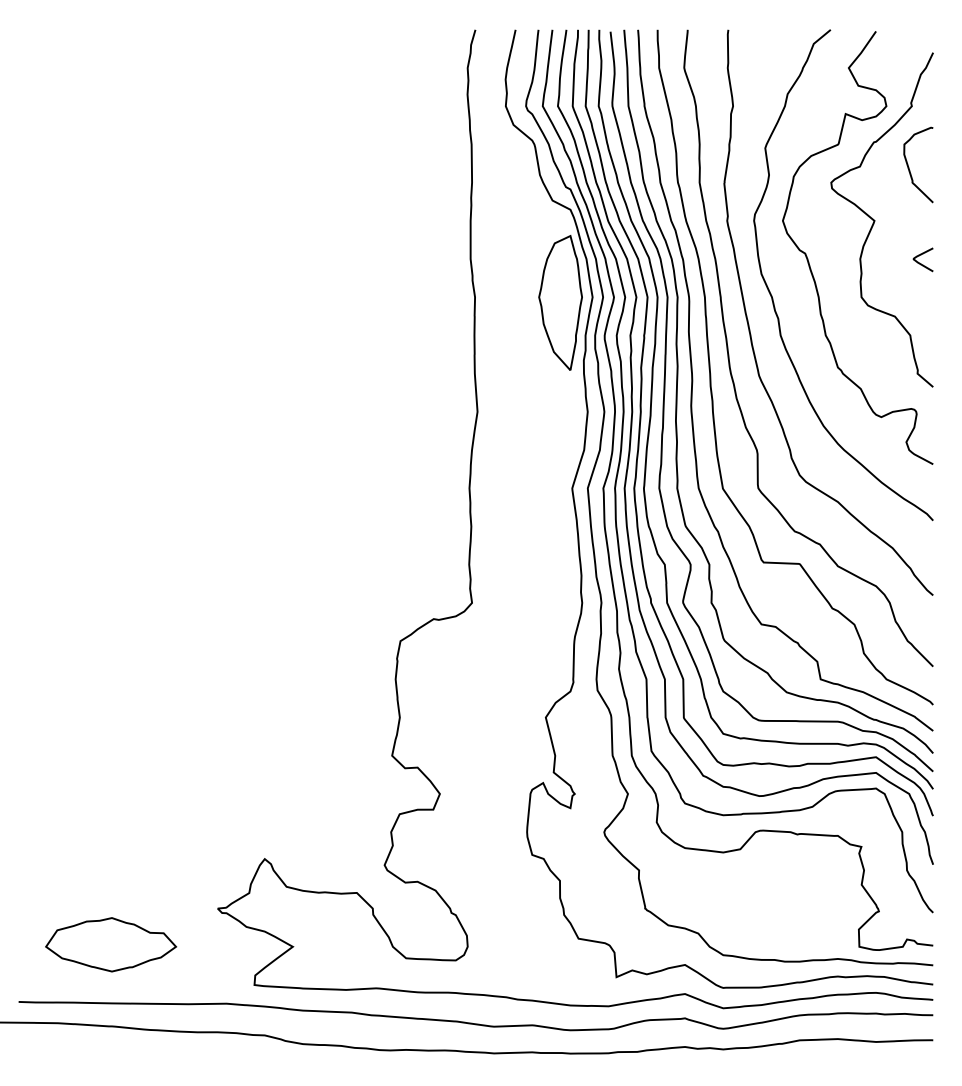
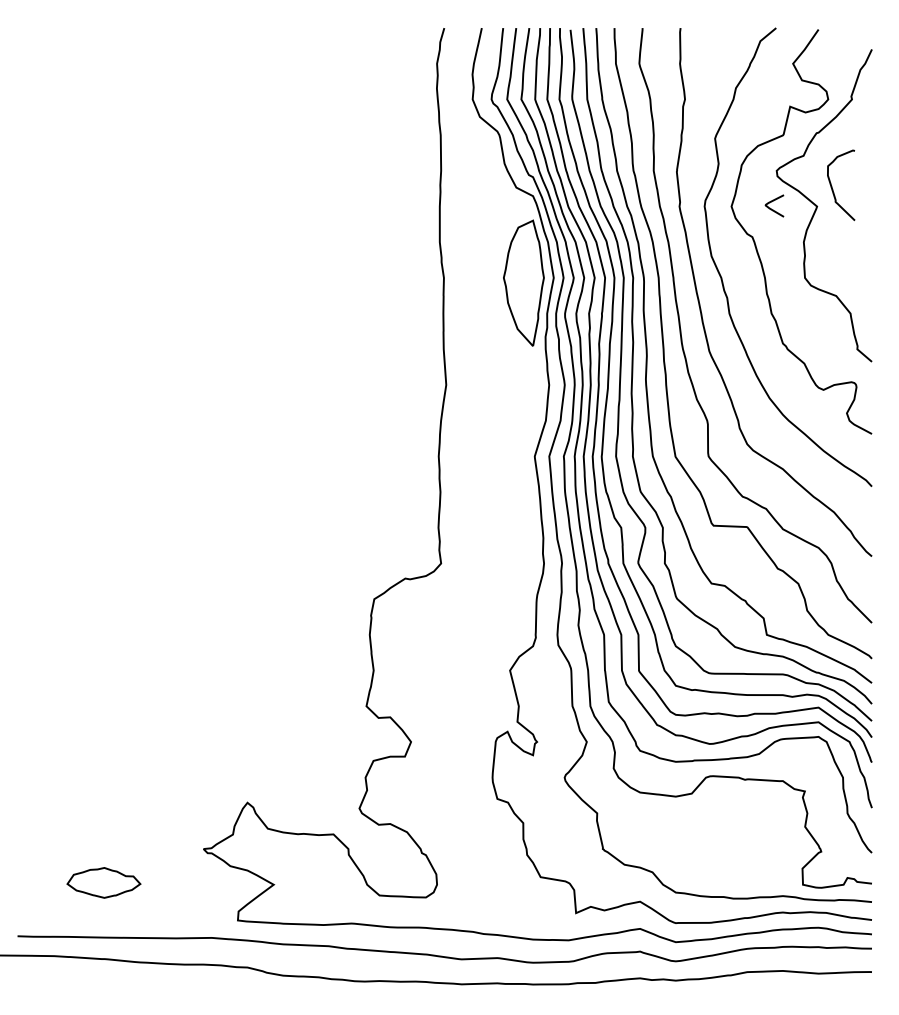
curve: (909, 166) -> (832, 186), moved
curve: (922, 255) -> (773, 201), moved
part: (110, 944) -> (103, 882), size x0.6

